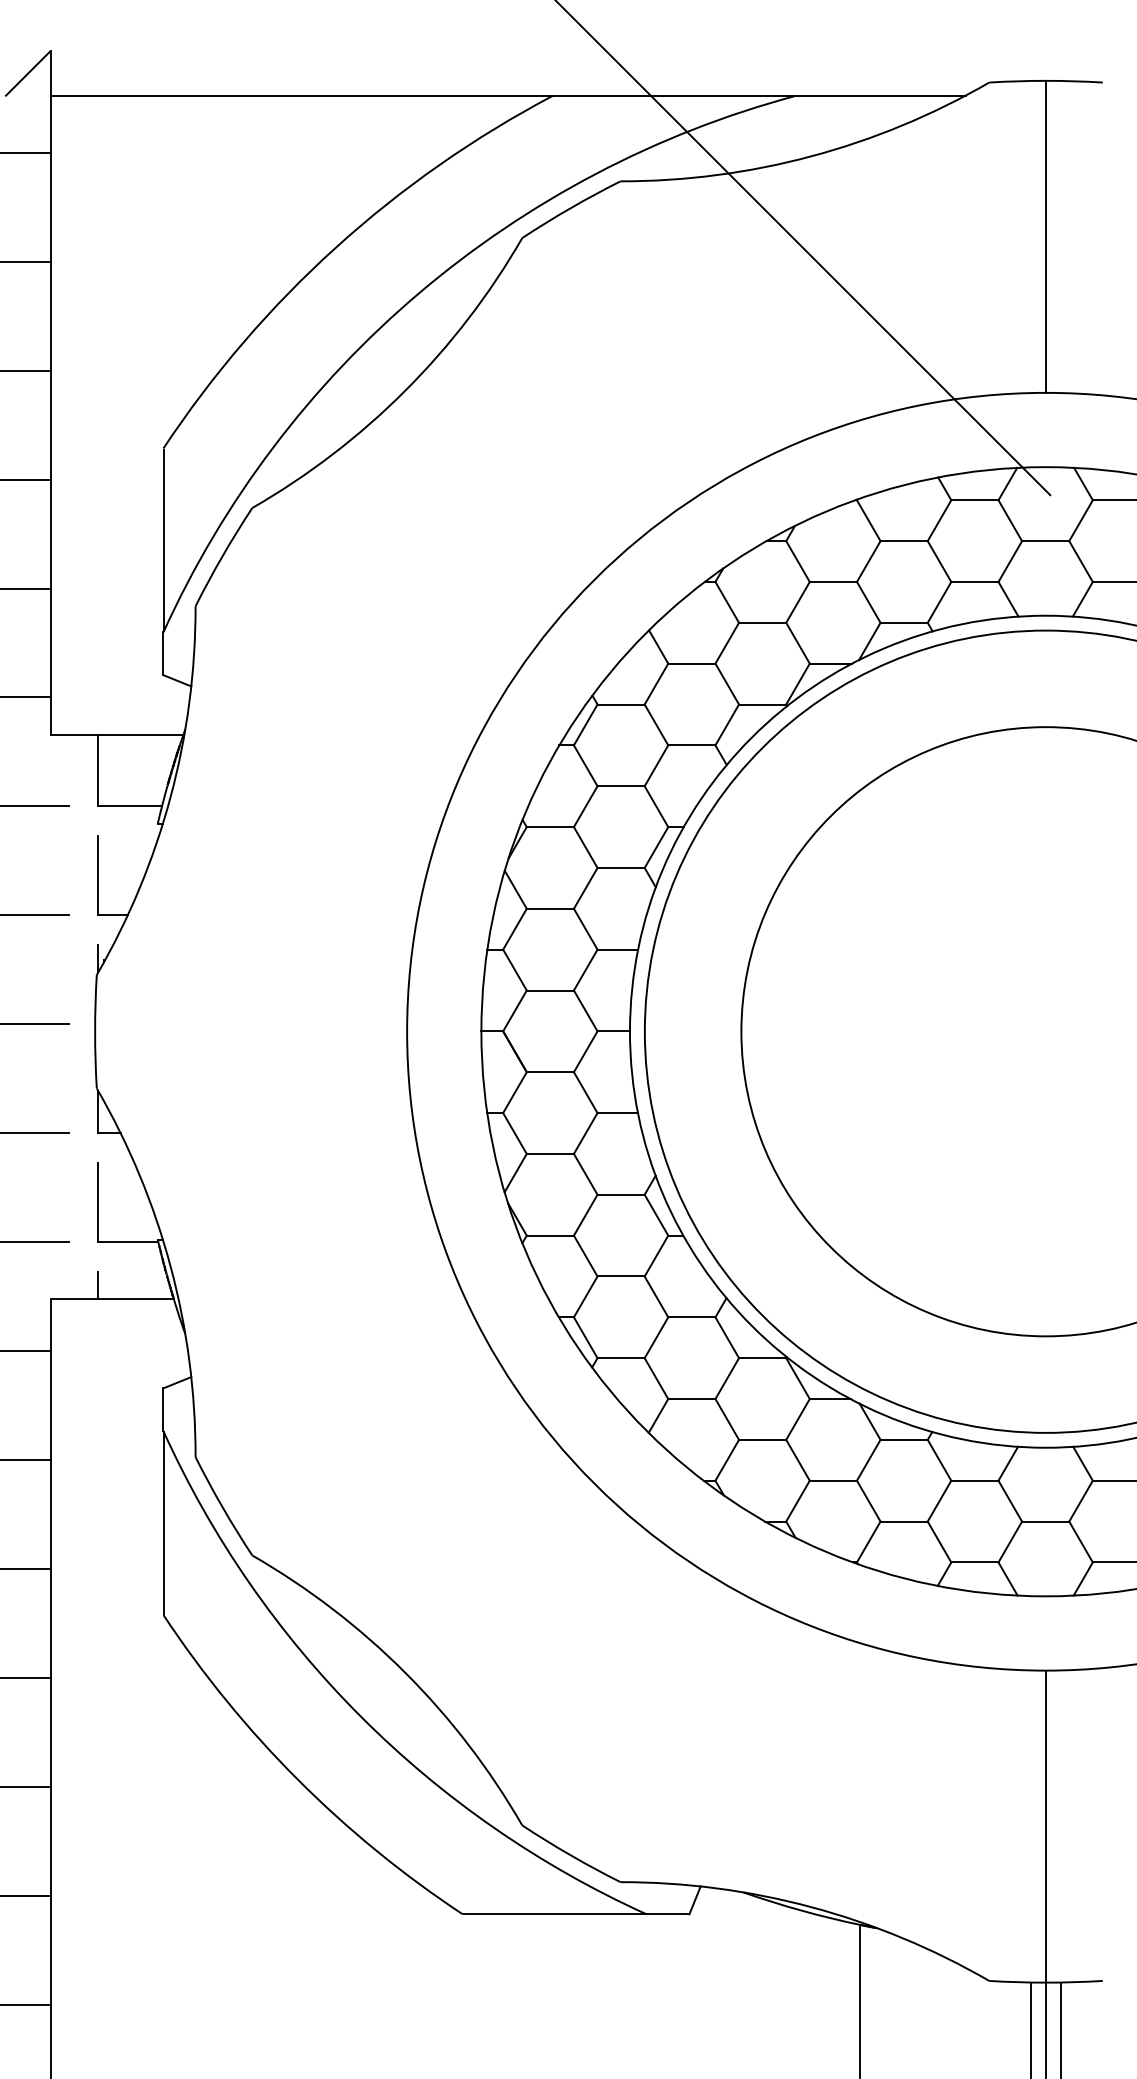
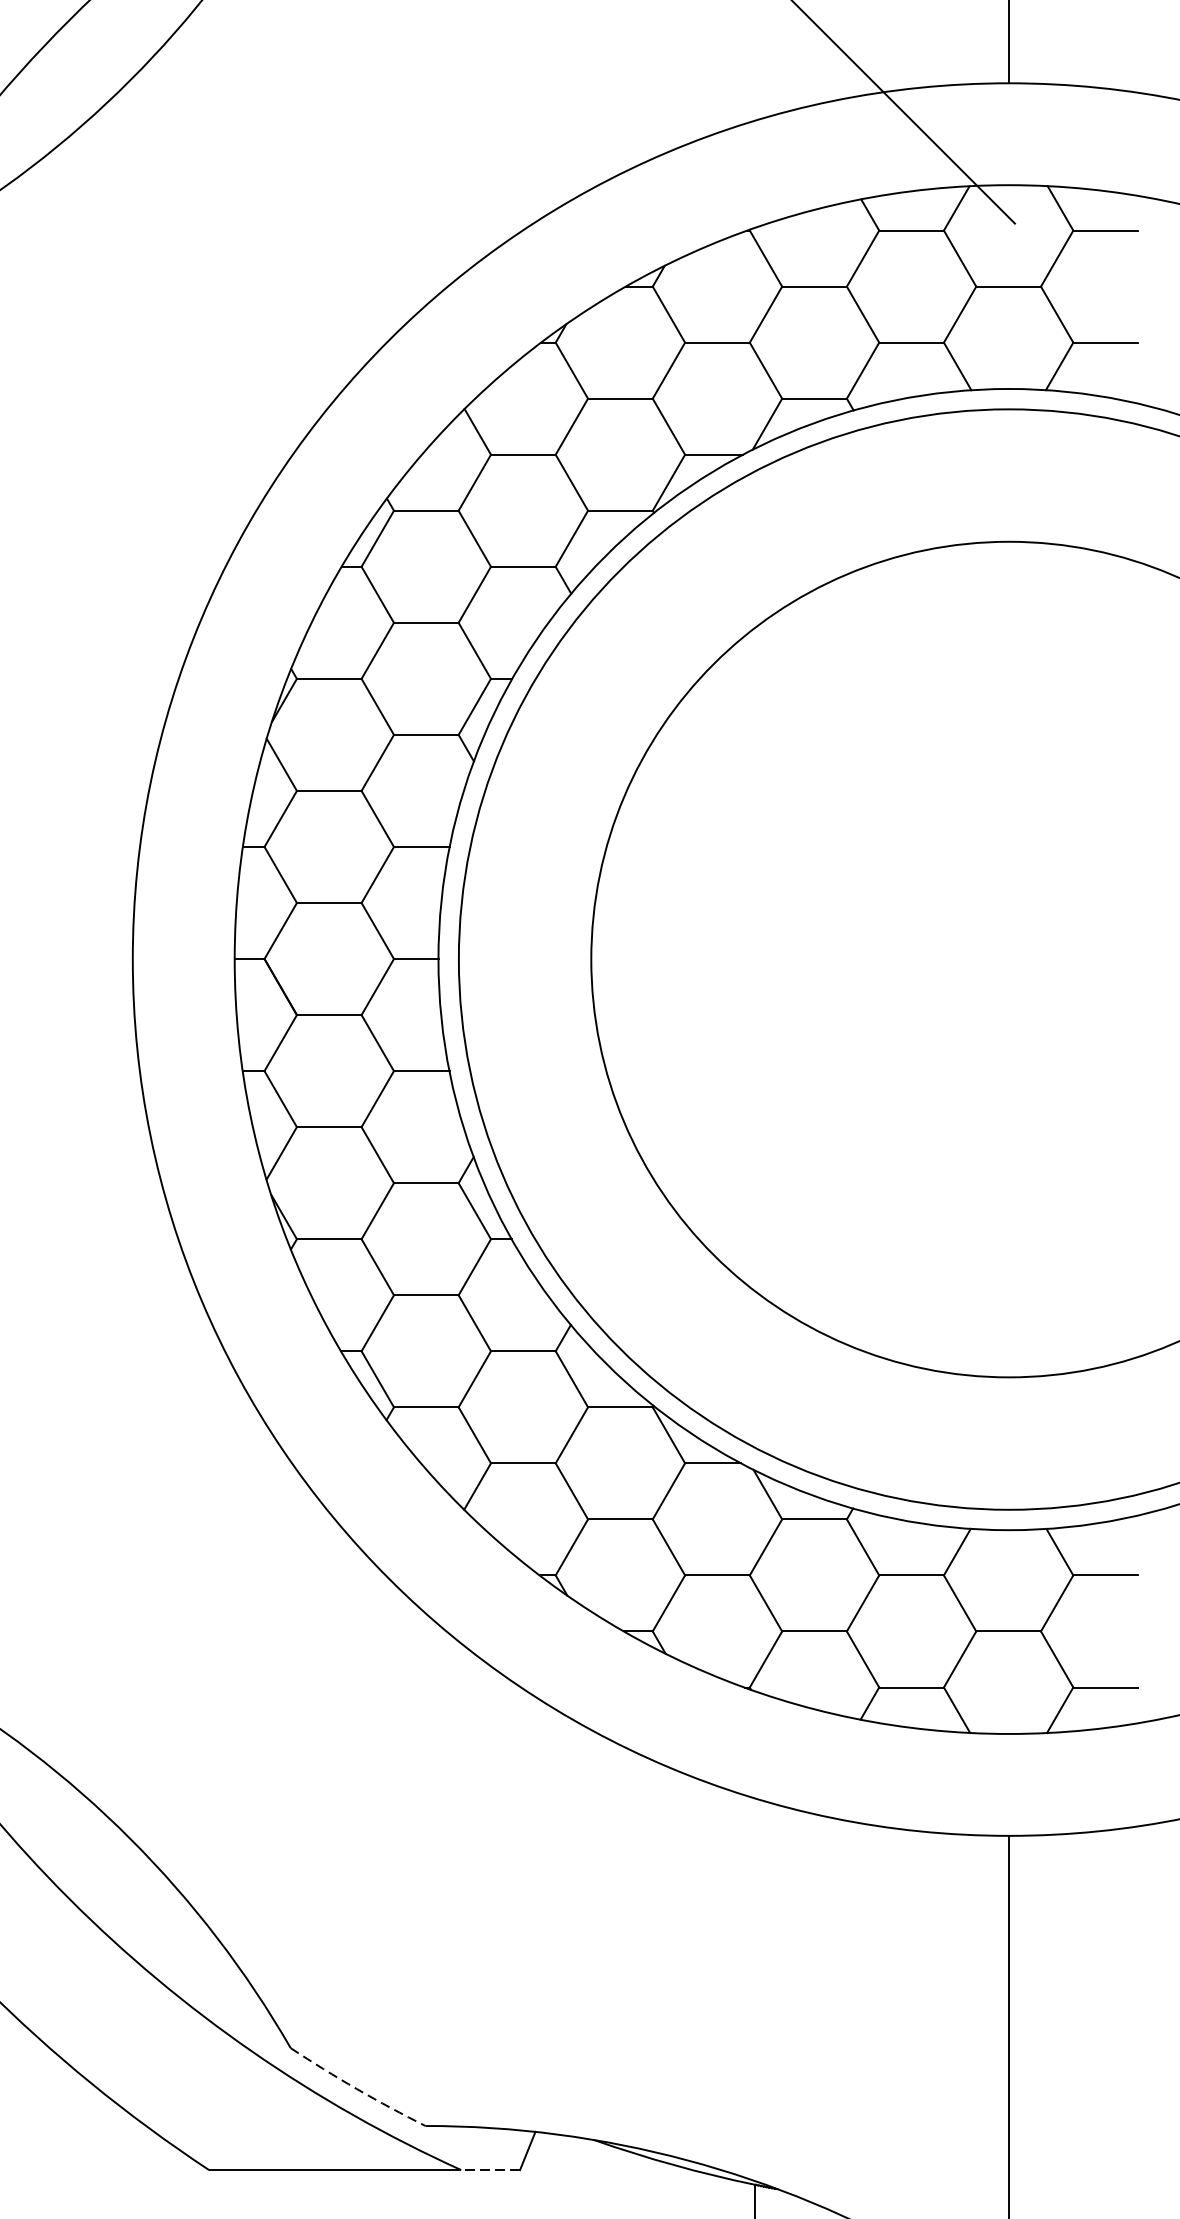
arc: (570, 1855) -> (356, 2089), solid -> dashed
line: (667, 1914) -> (489, 2170), solid -> dashed

